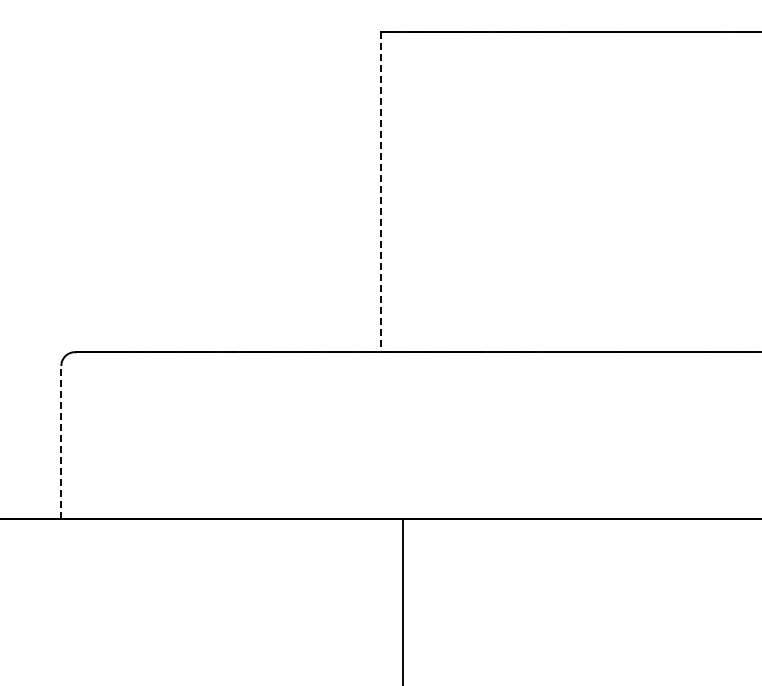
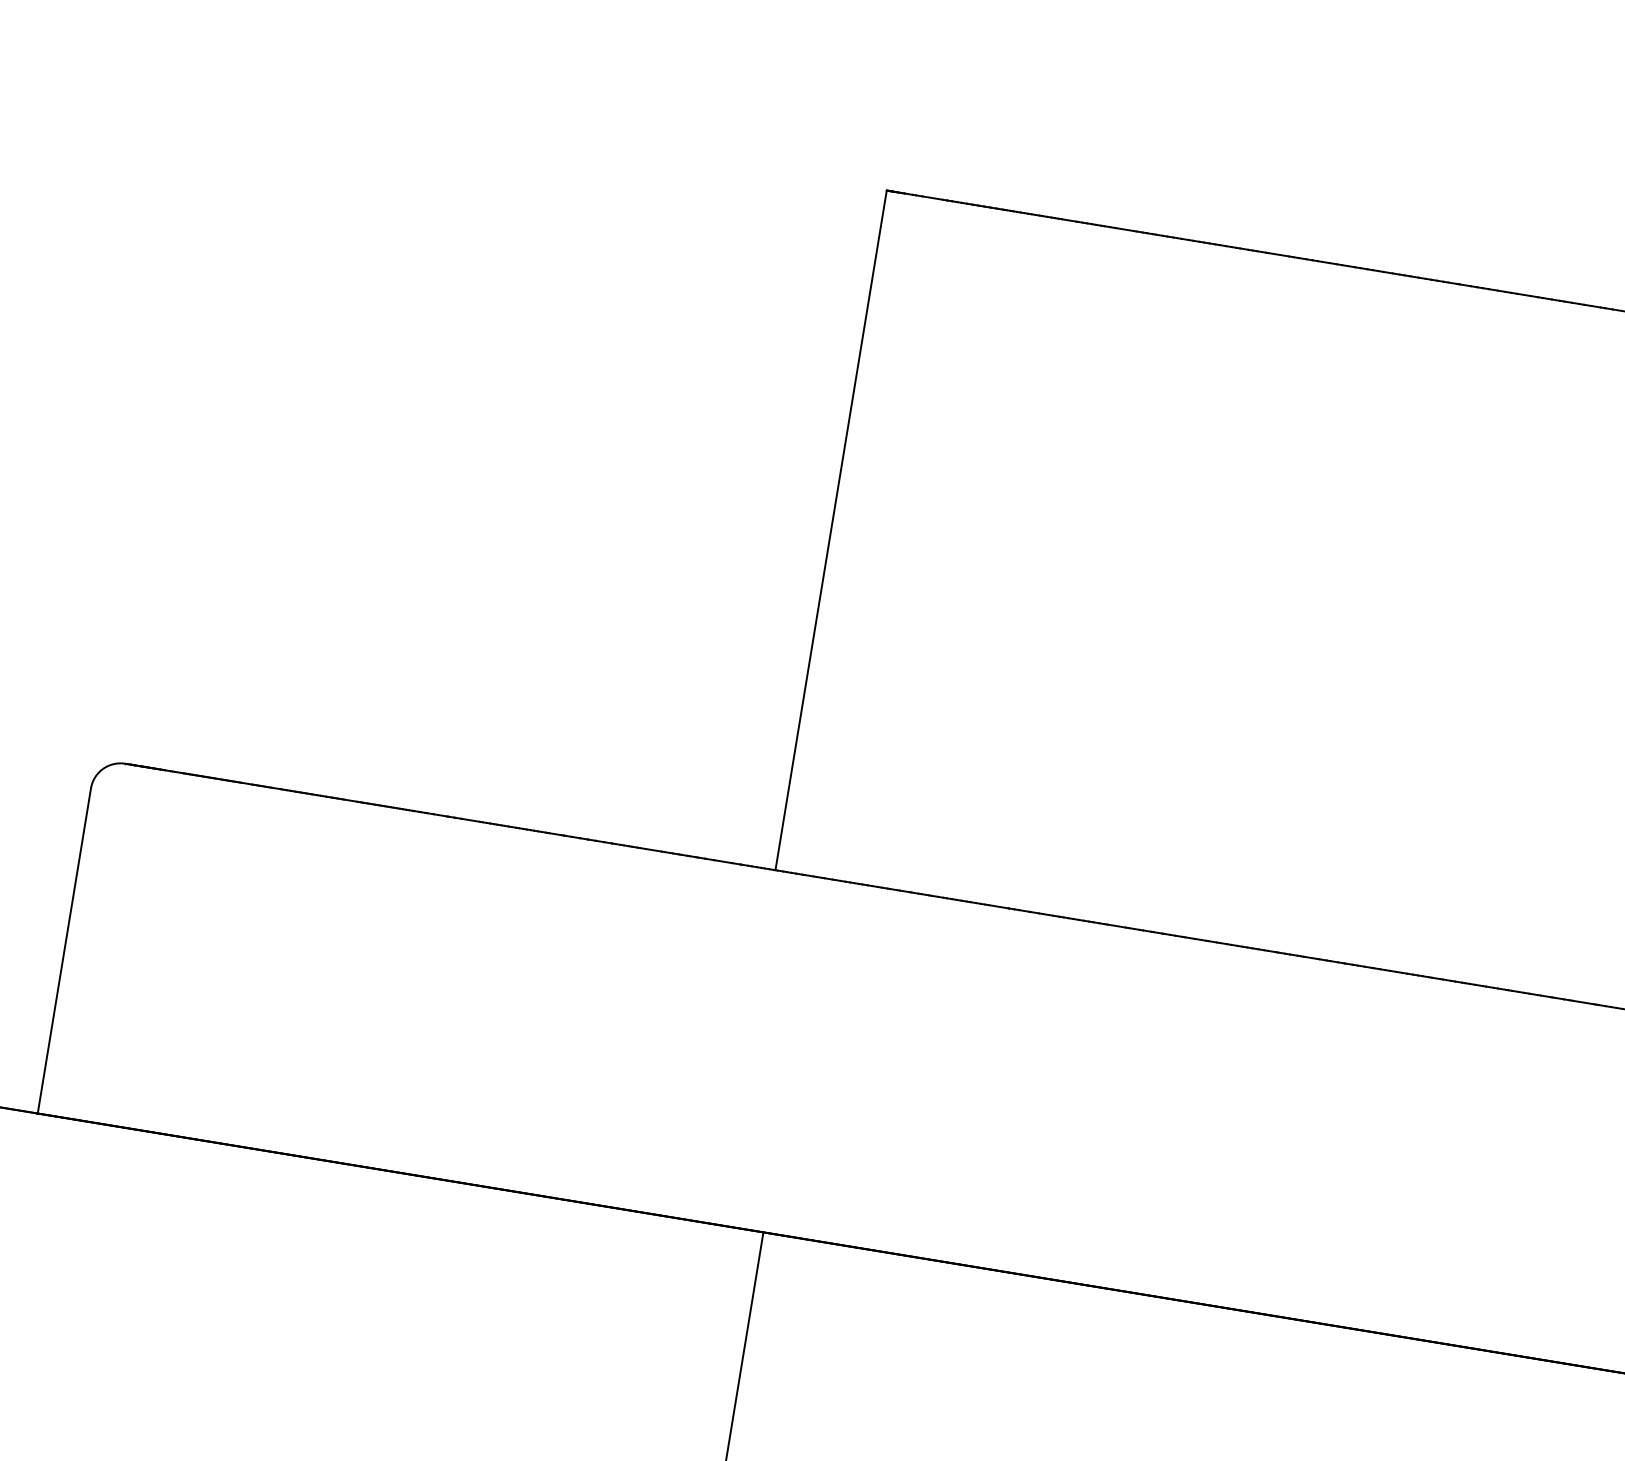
line: (381, 192) -> (831, 531), dashed -> solid
line: (61, 442) -> (64, 950), dashed -> solid

